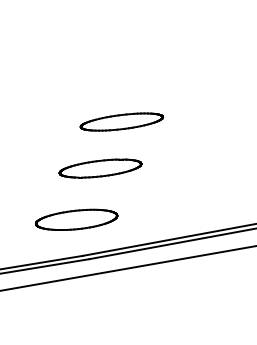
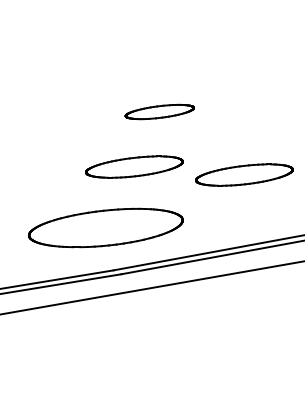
part: (121, 121) -> (159, 111), size x0.7
part: (193, 174) -> (244, 174), added
part: (76, 219) -> (106, 227), size x1.6

